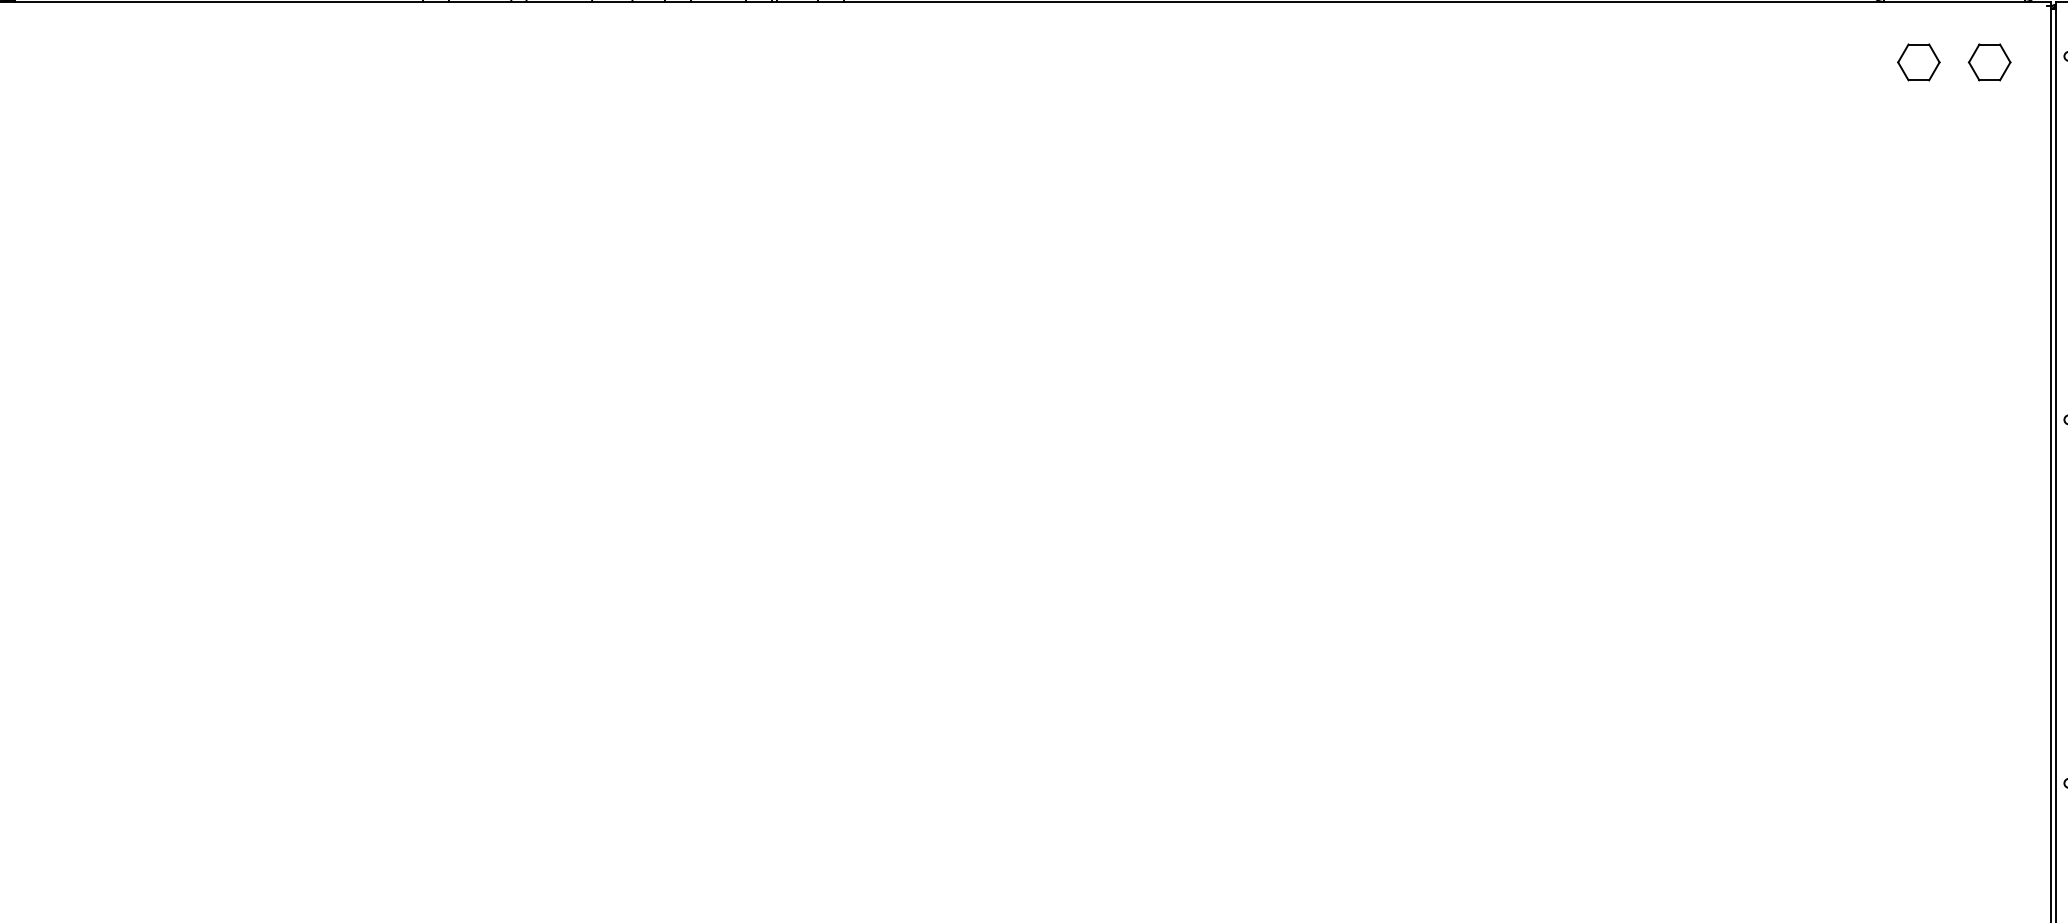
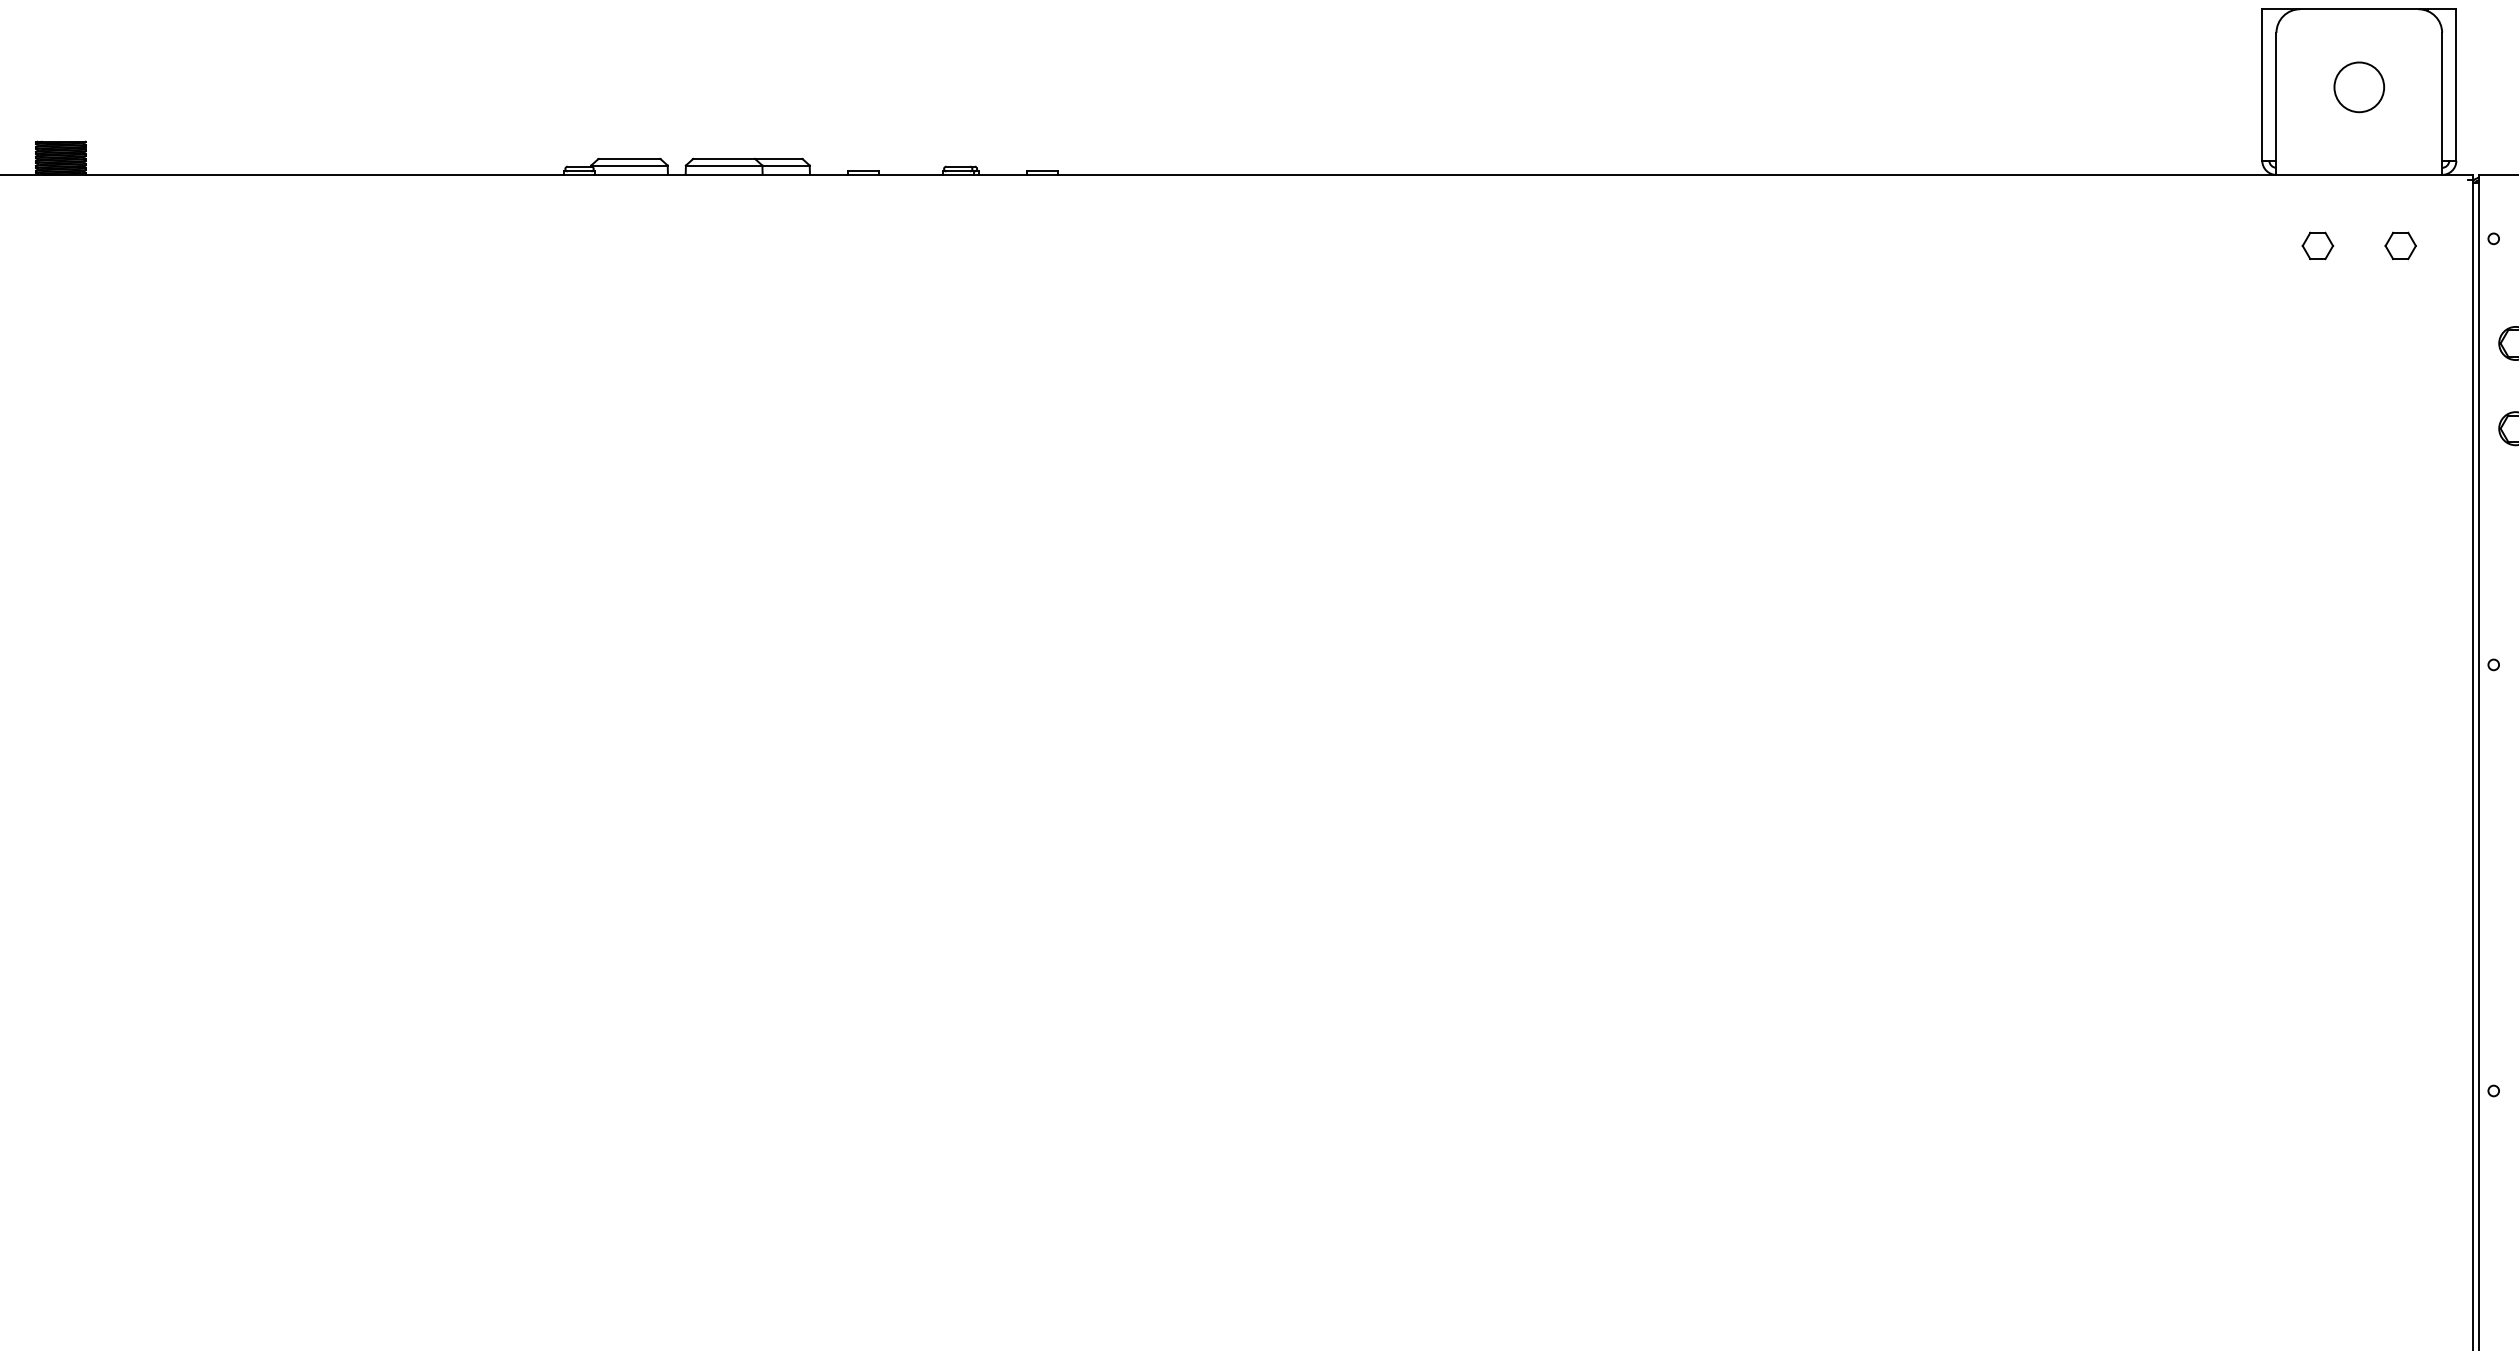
part: (1918, 62) -> (2317, 245), size x0.62
part: (1989, 62) -> (2400, 245), size x0.62

